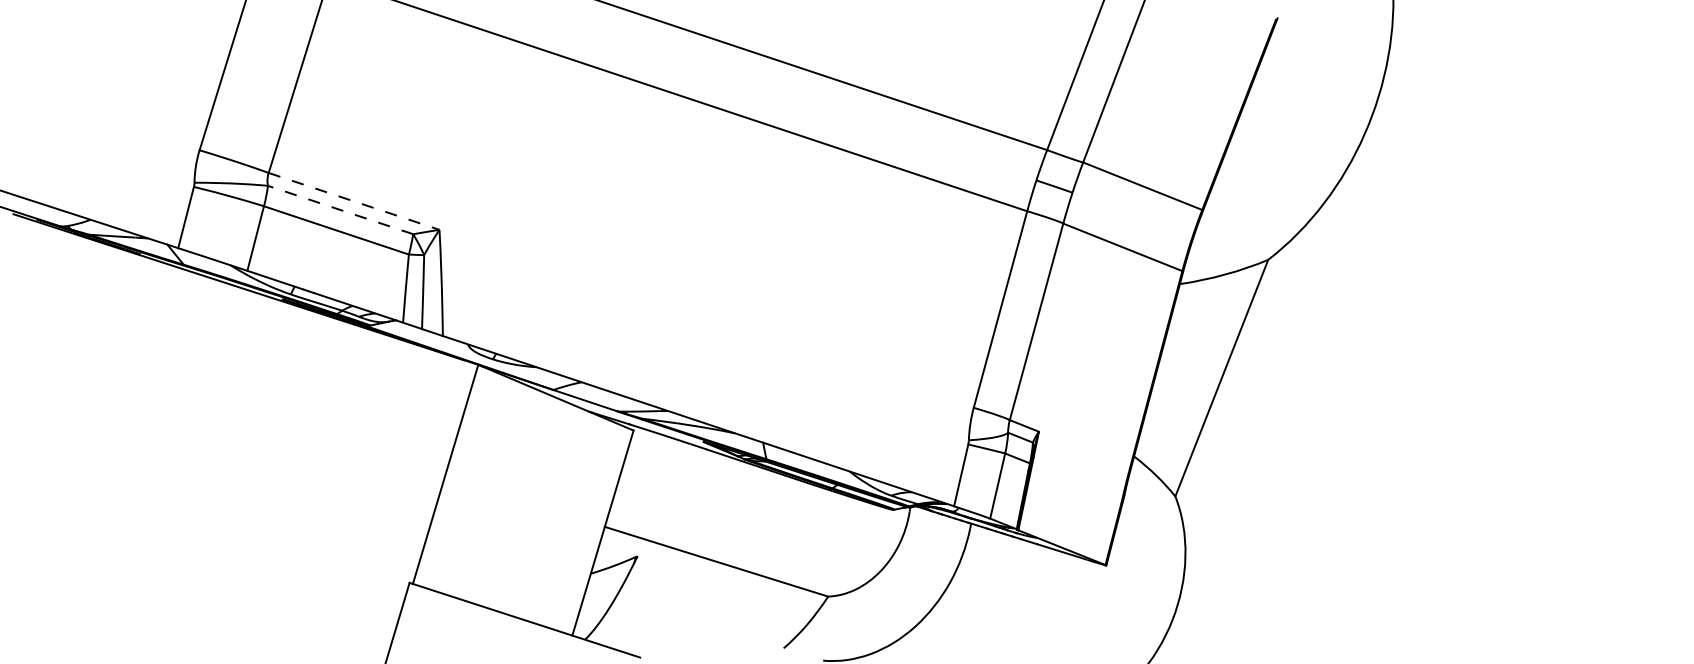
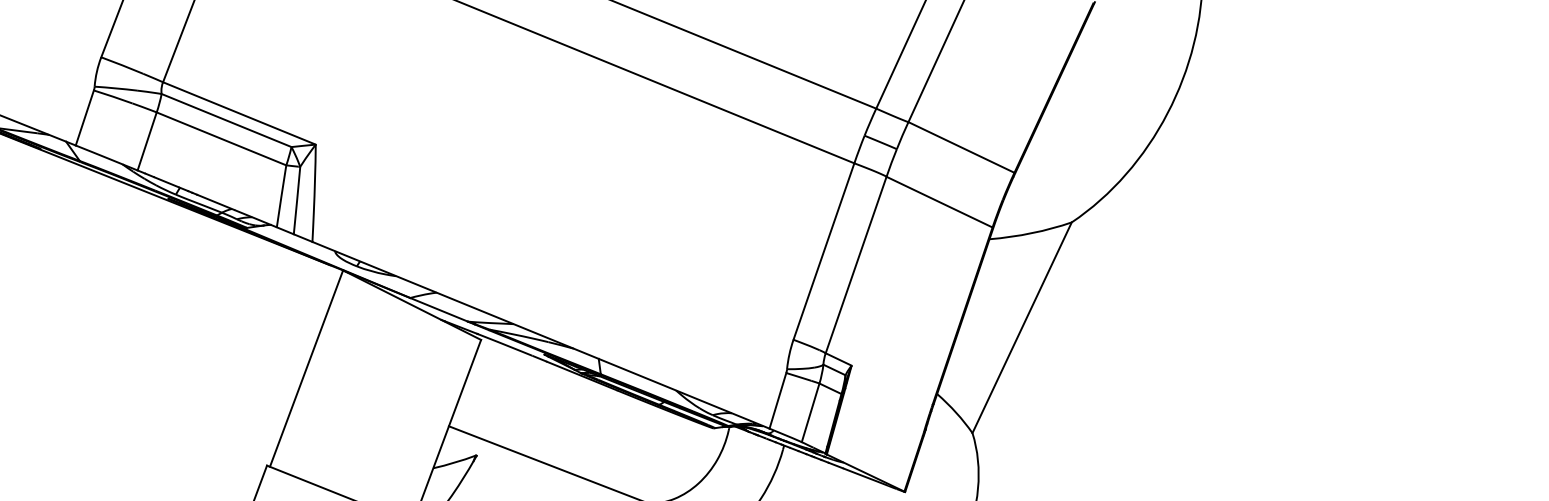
line: (354, 201) -> (239, 113), dashed -> solid
line: (340, 210) -> (226, 120), dashed -> solid

